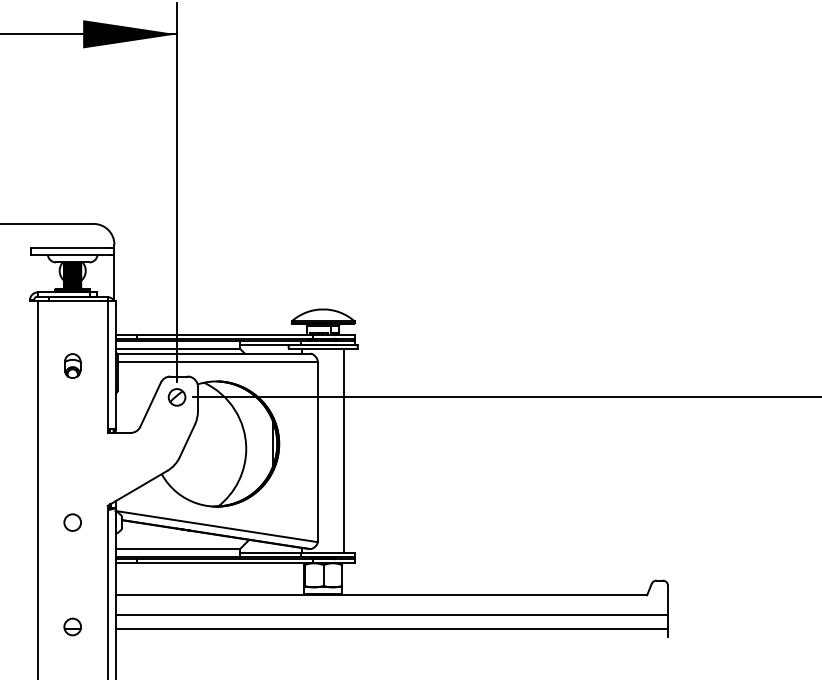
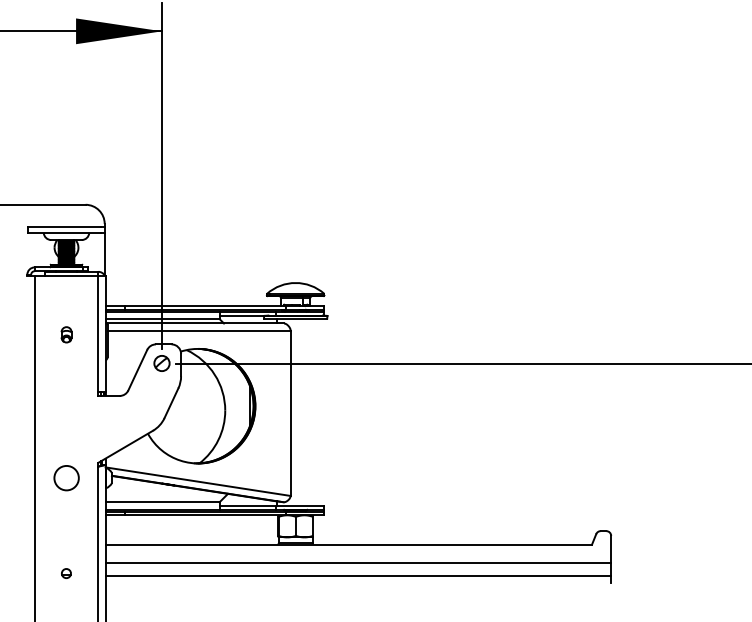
part: (72, 365) -> (66, 334), size x0.7
line: (344, 450) -> (315, 412), removed
circle: (72, 522) -> (66, 477), size x1.6
part: (72, 626) -> (66, 573), size x0.6

